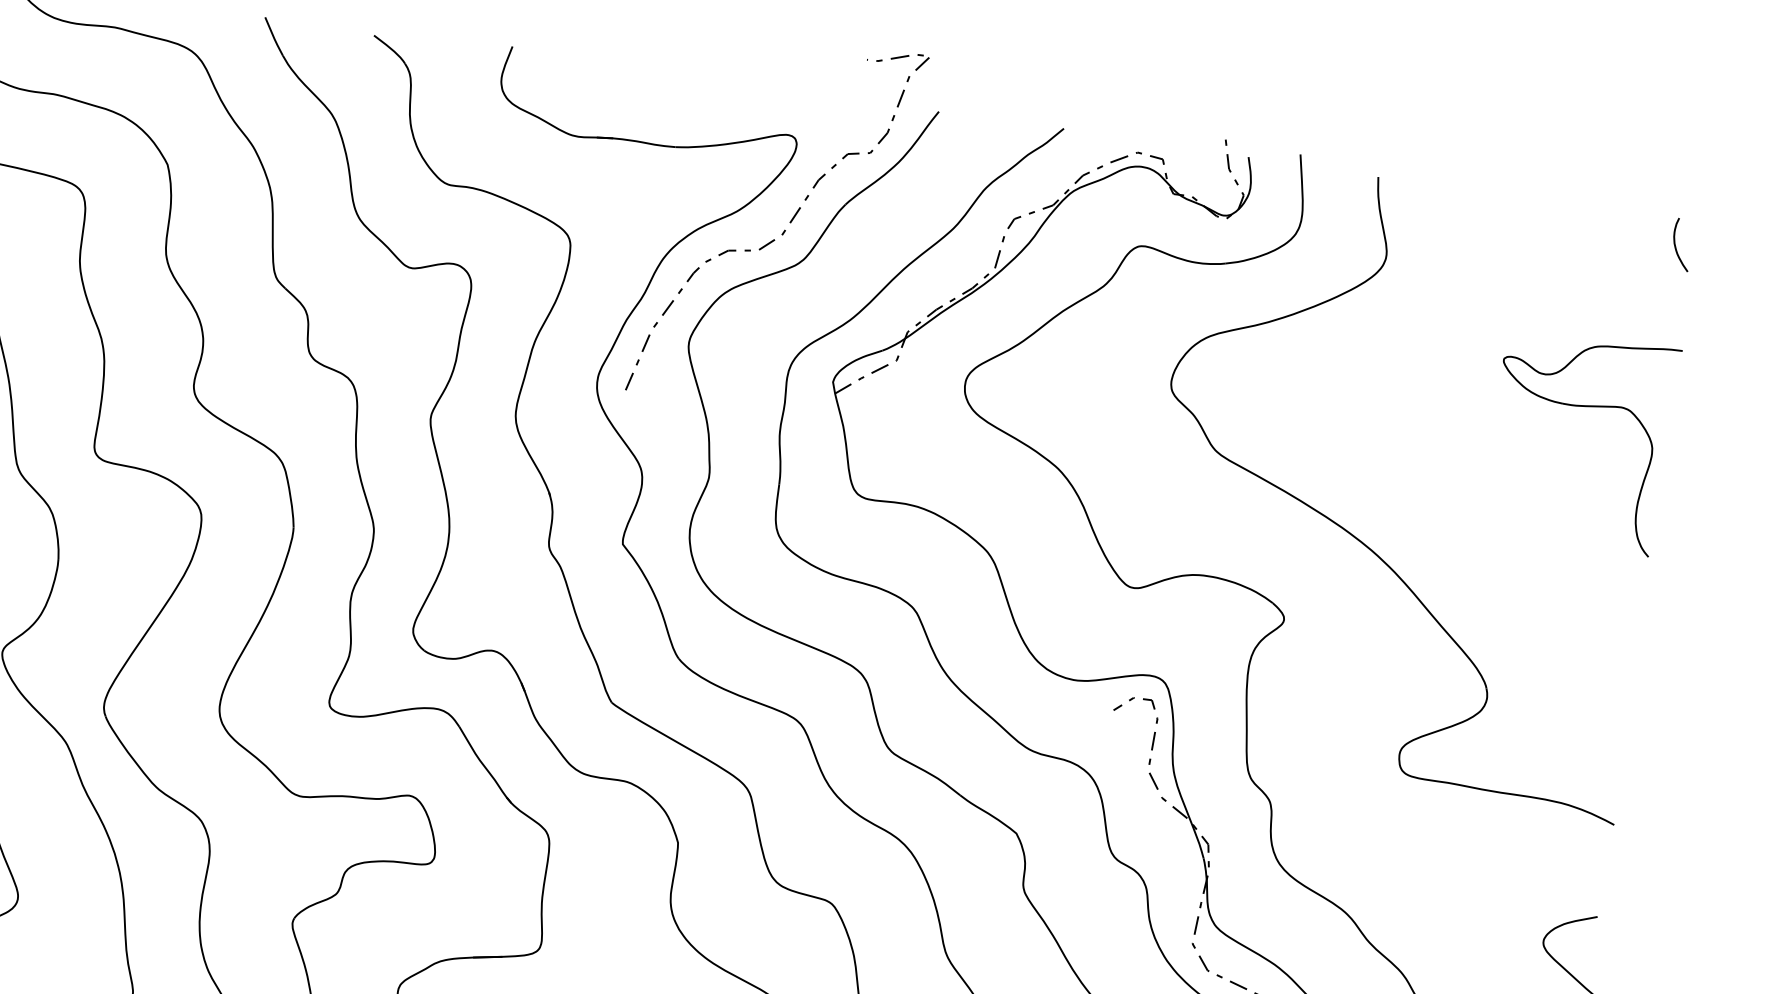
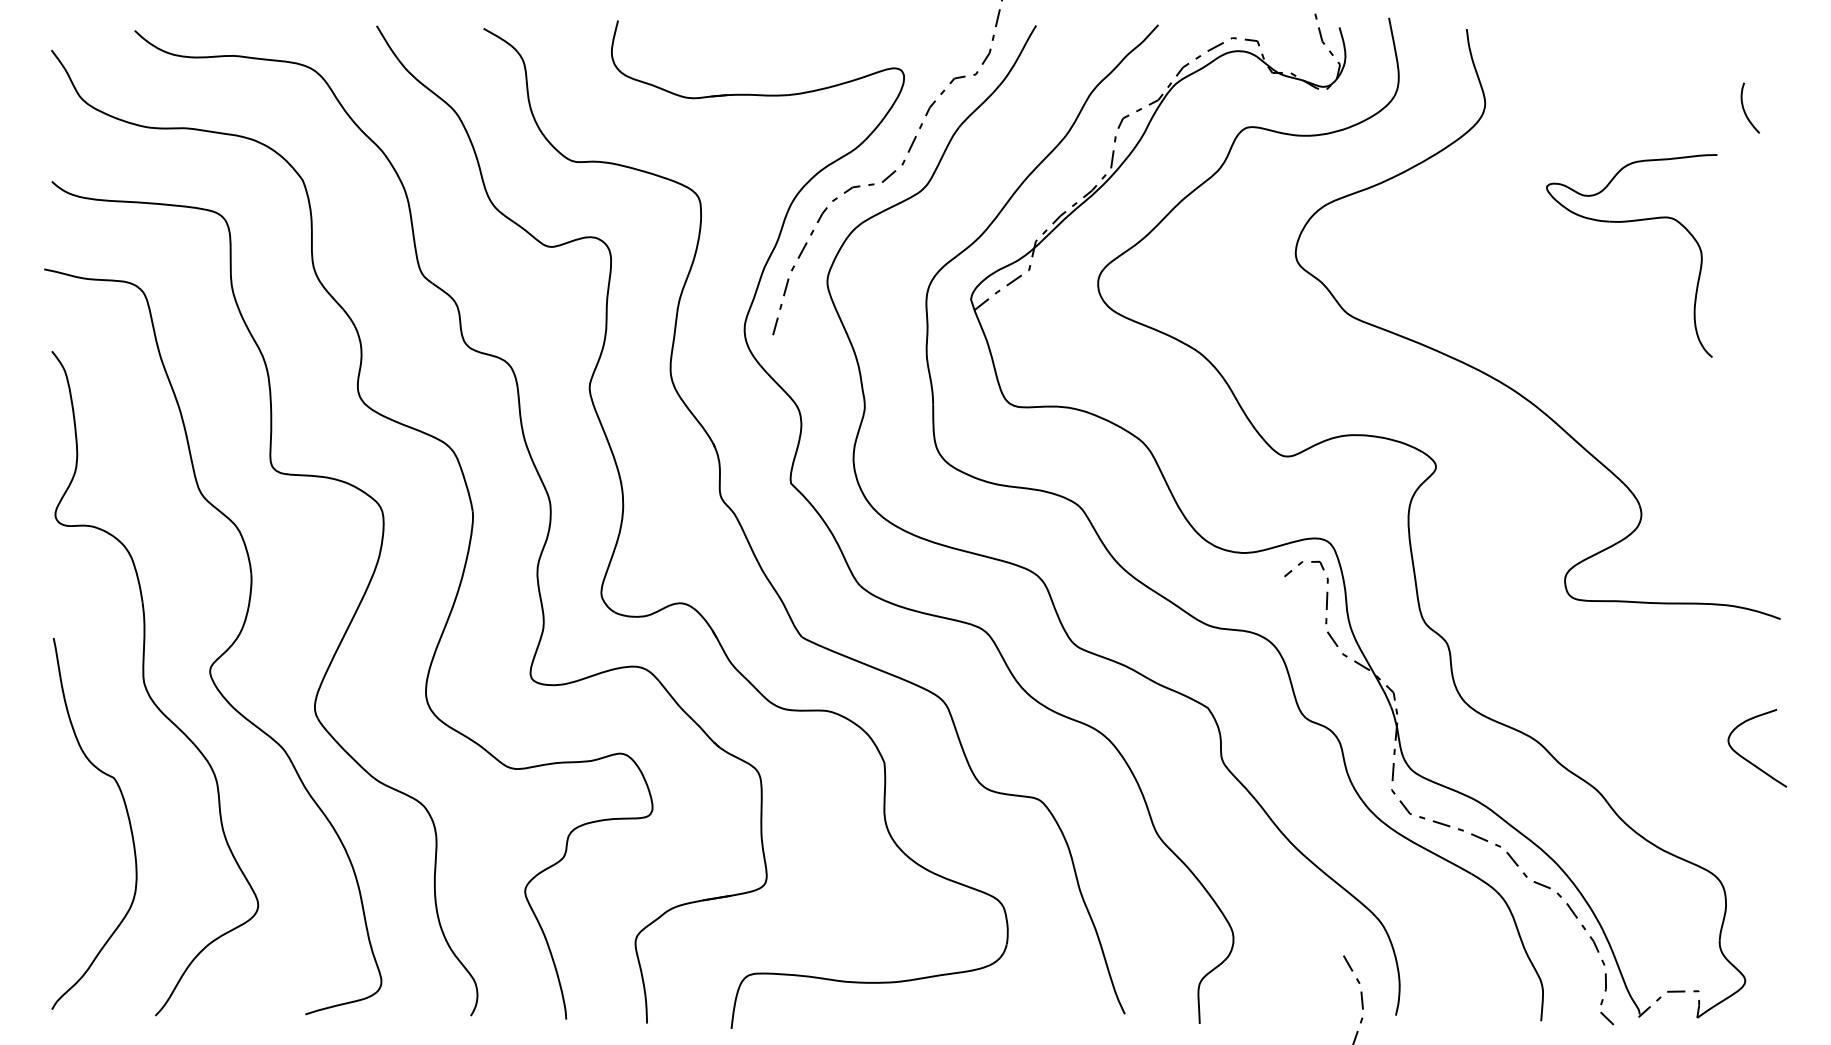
curve: (1676, 246) -> (1745, 110), moved
part: (1583, 407) -> (1629, 222), moved

